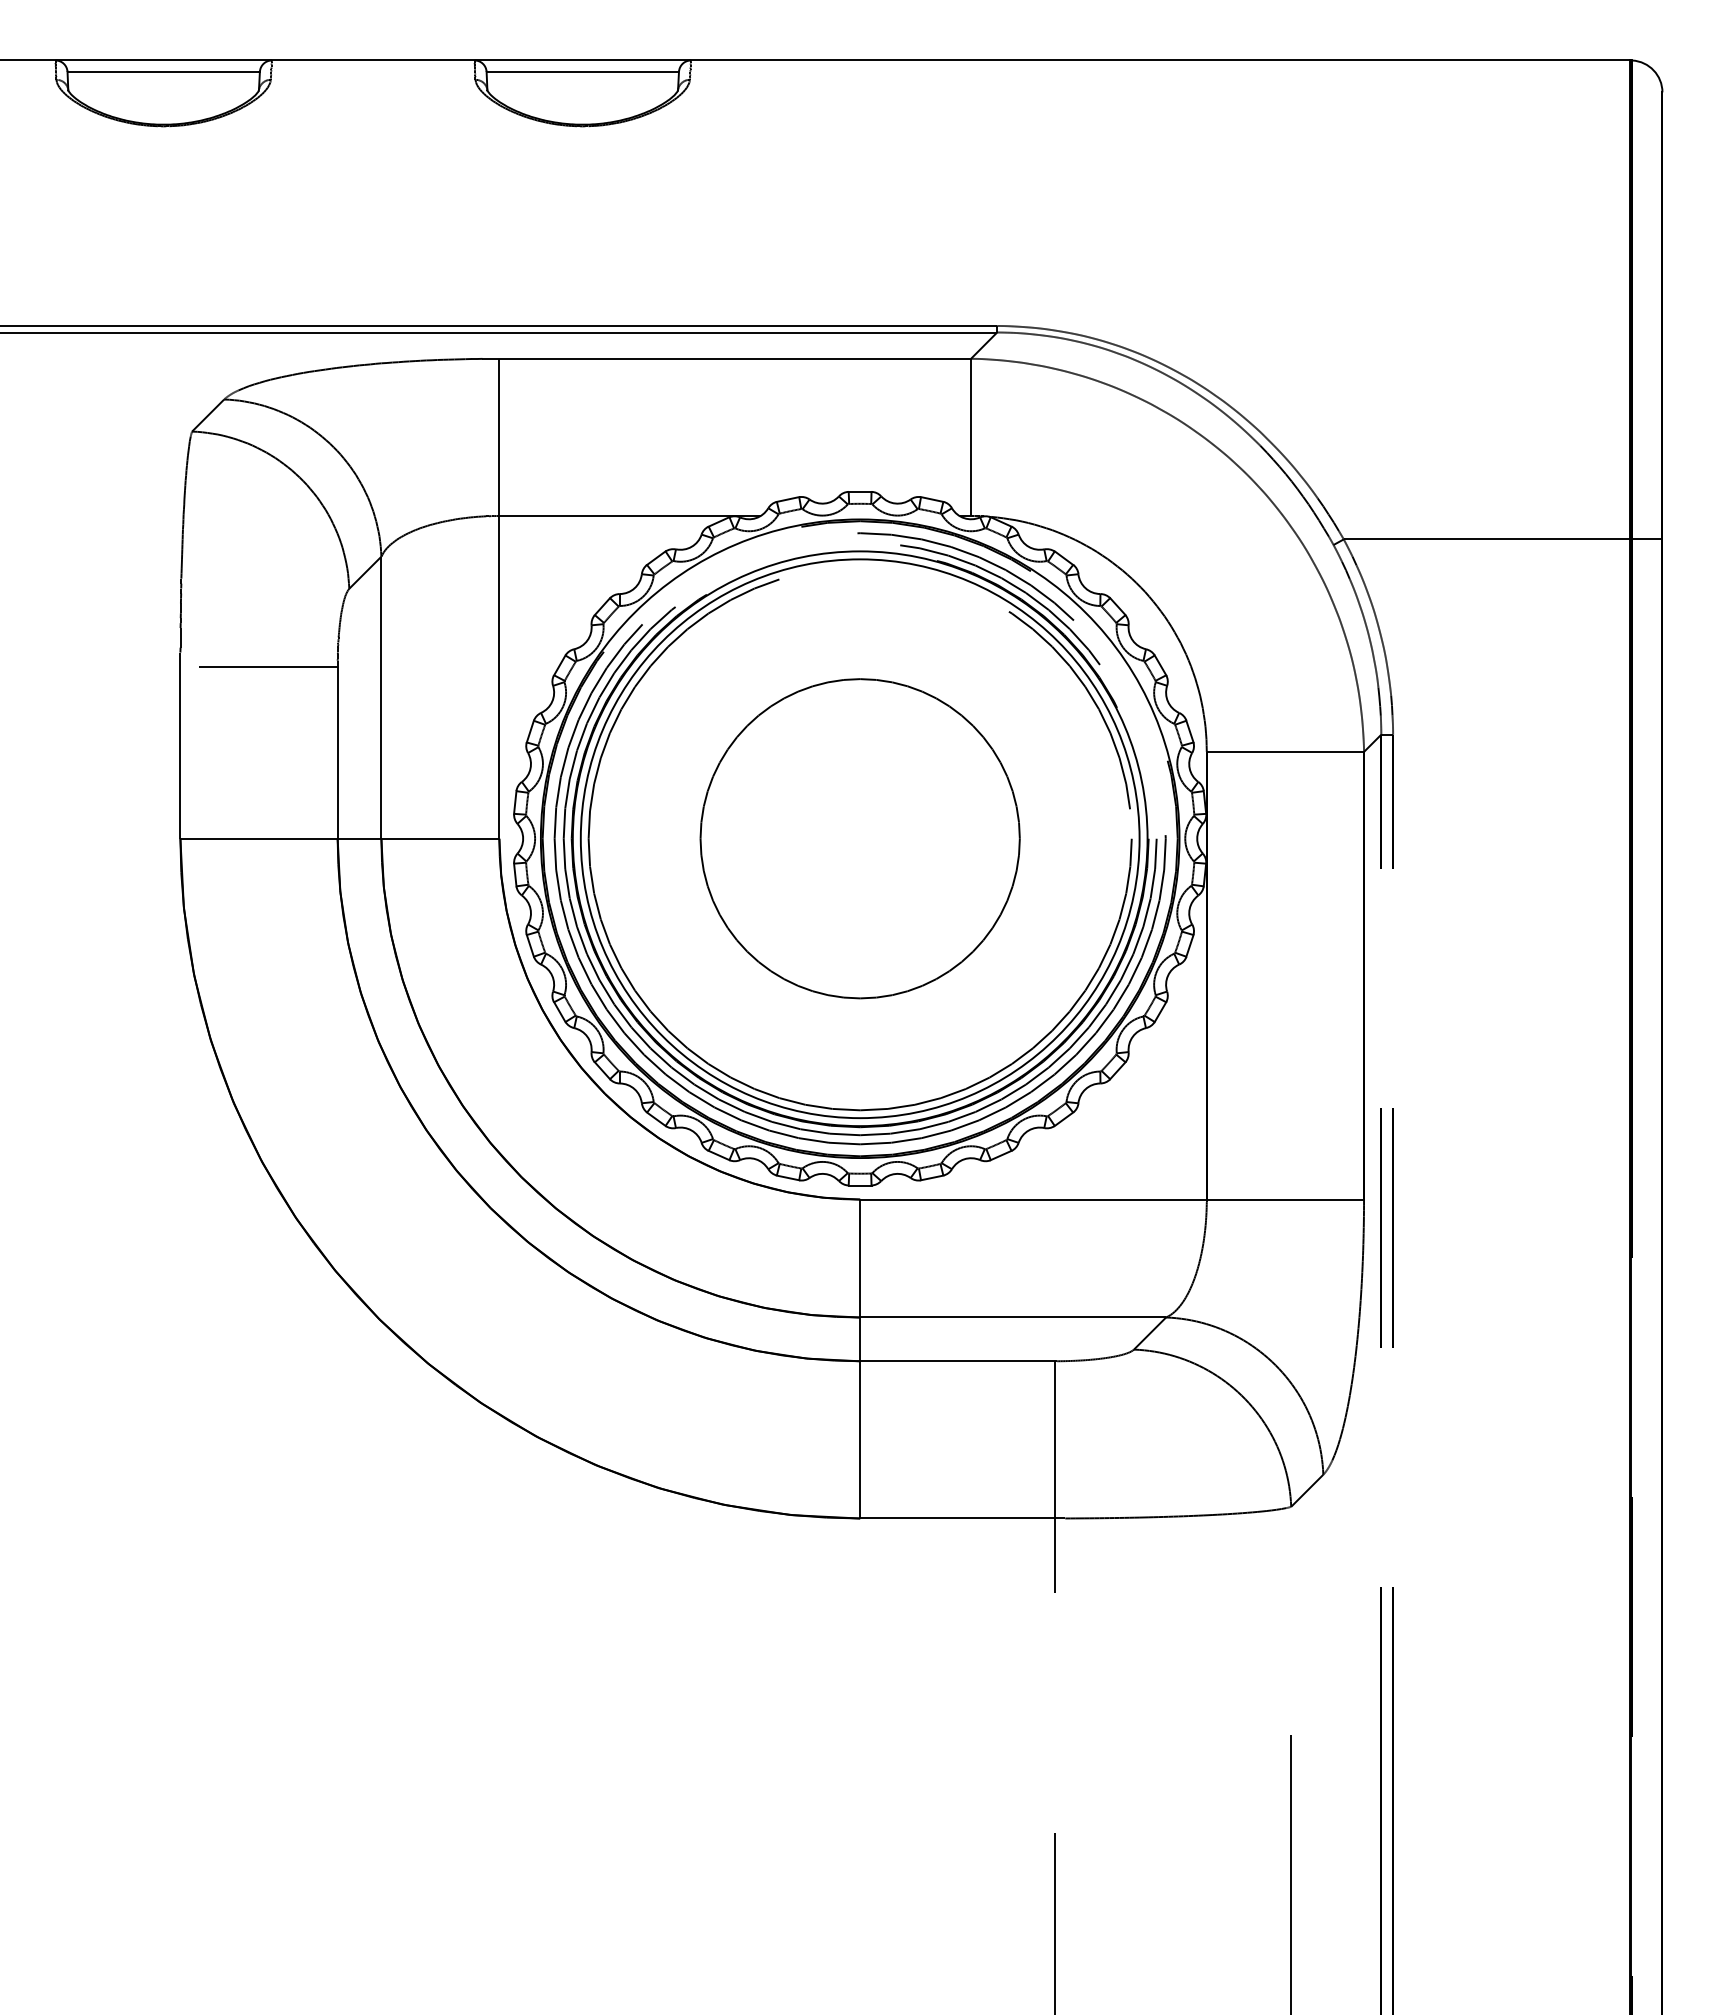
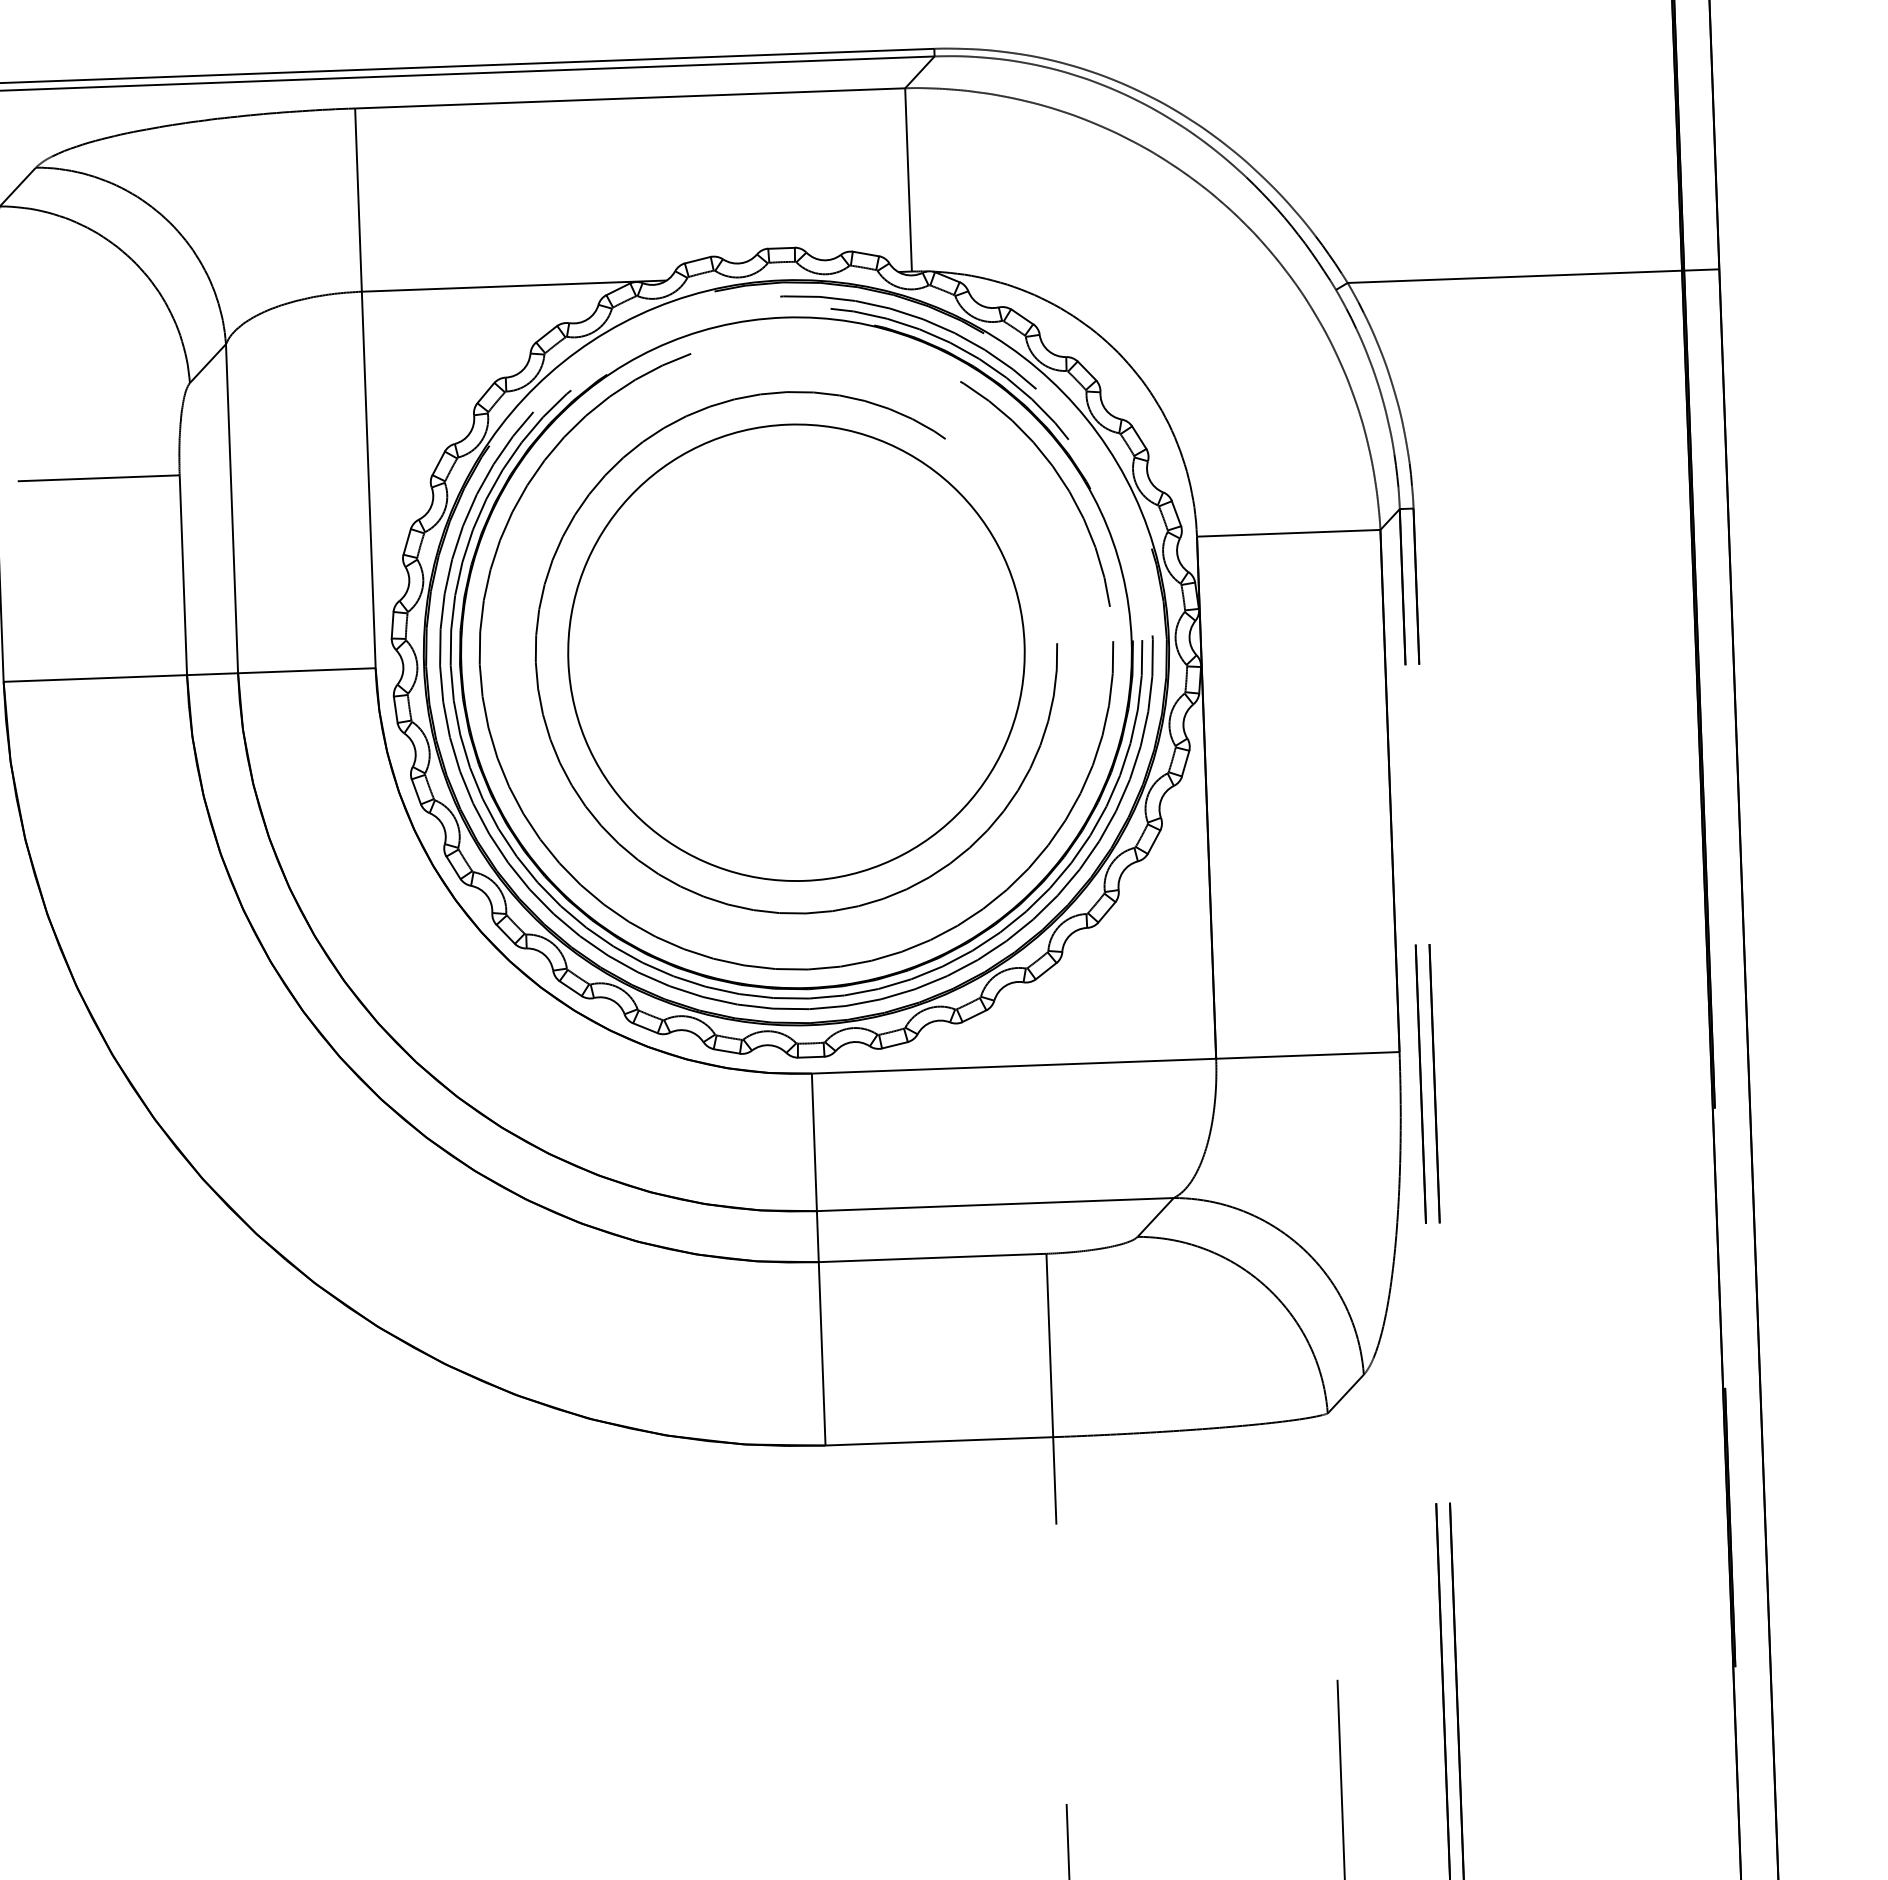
circle: (859, 838) -> (795, 652), size x0.7
circle: (859, 838) -> (795, 652), size x1.4

